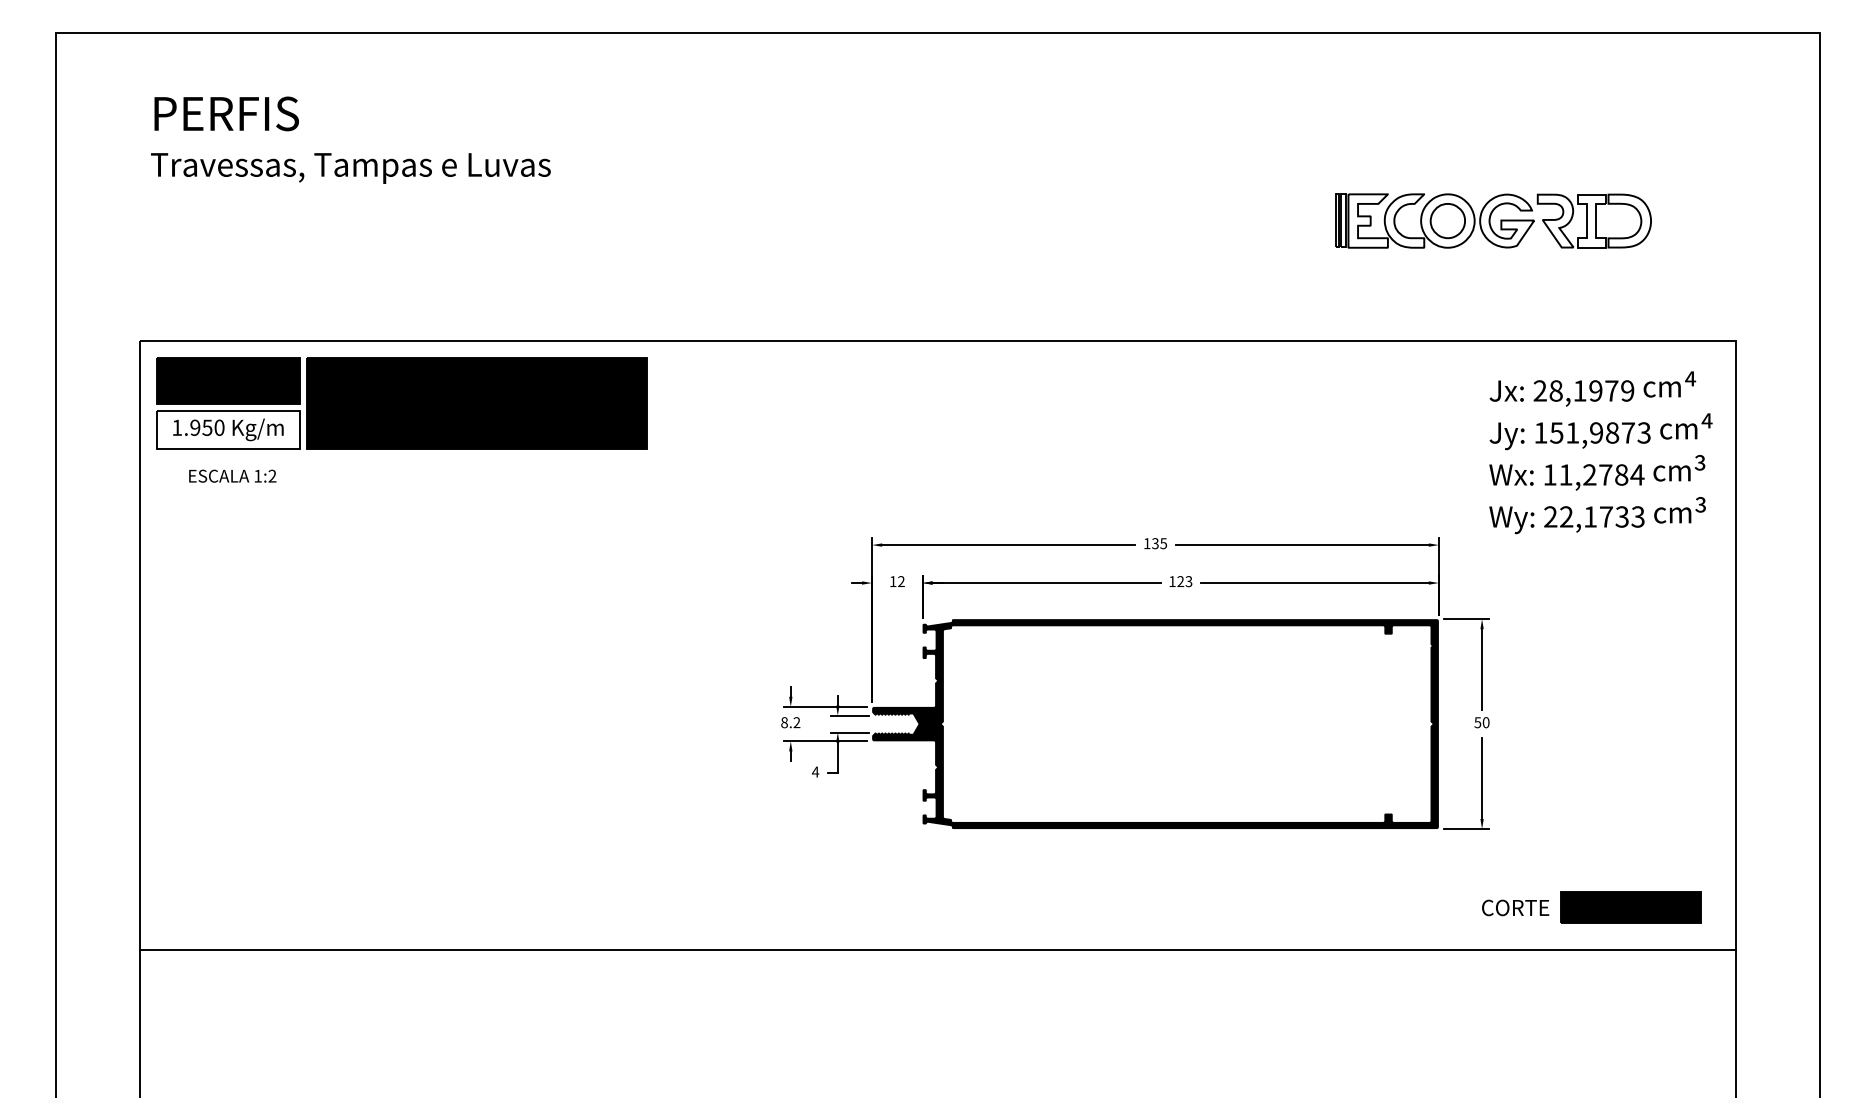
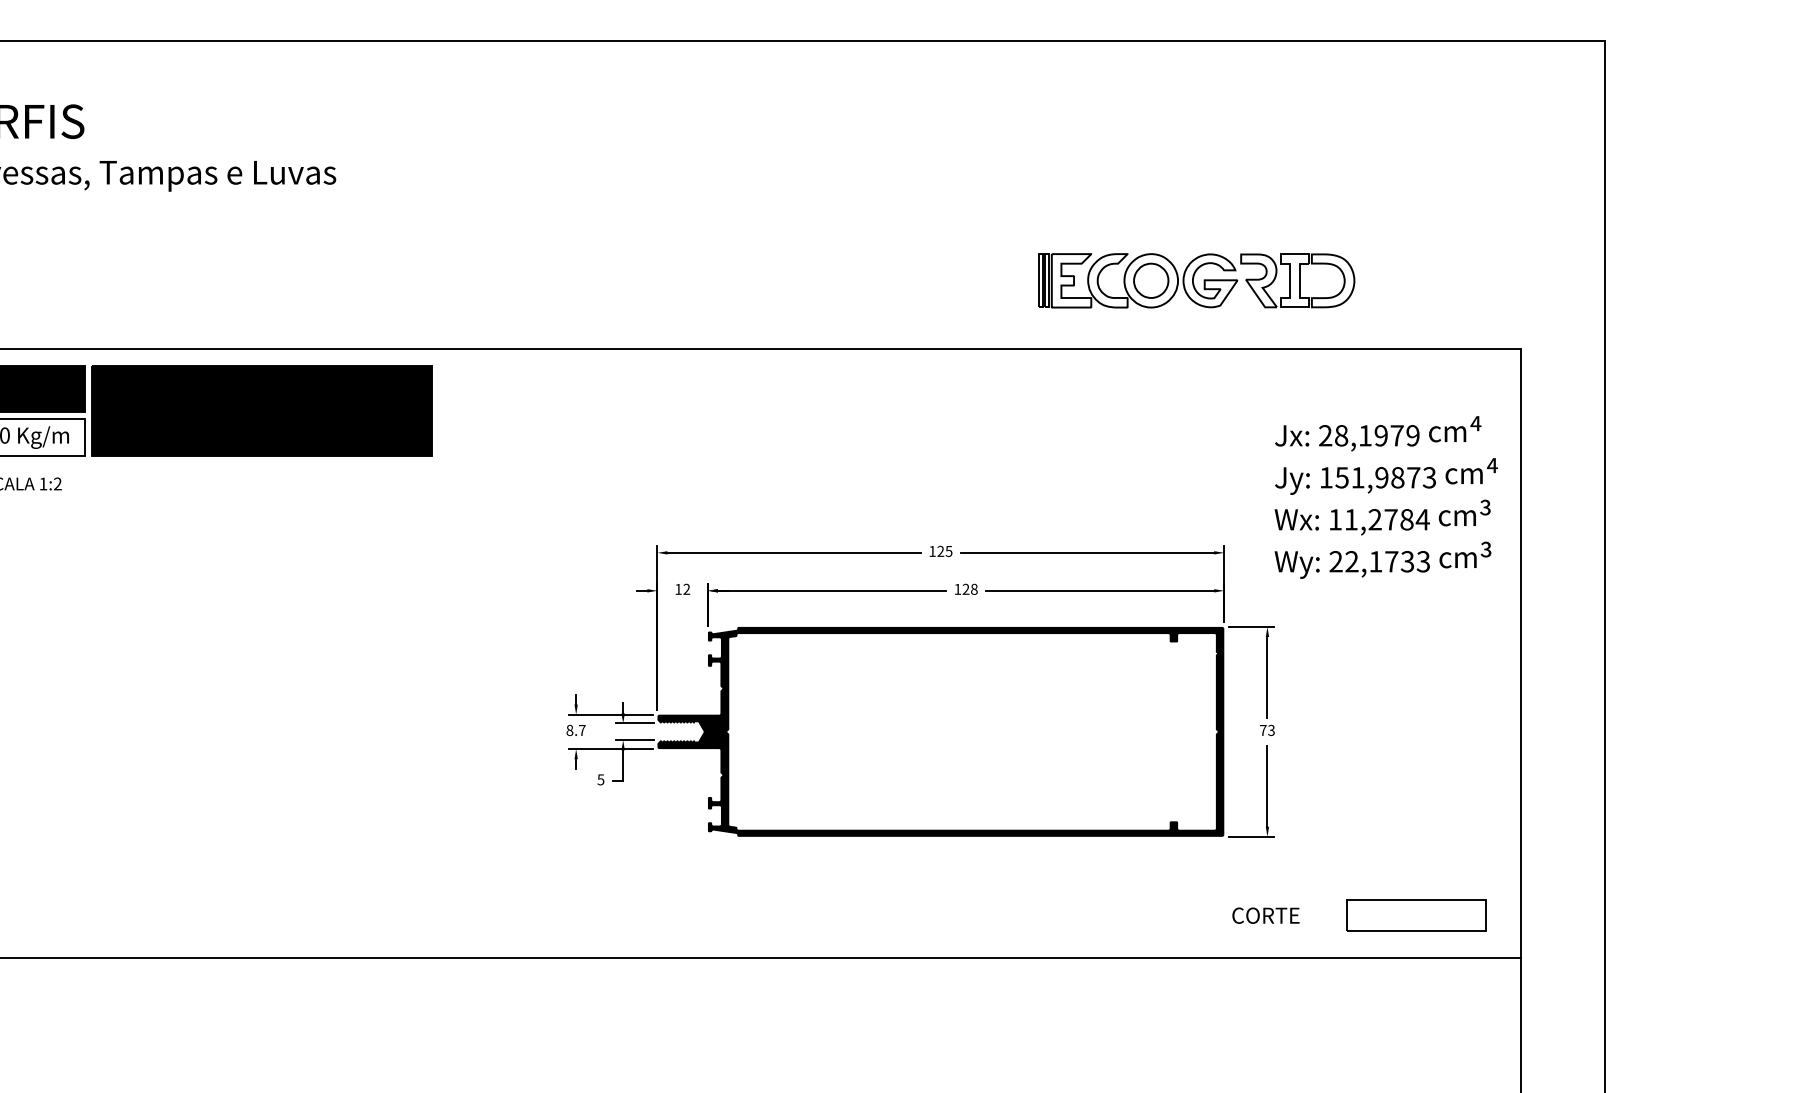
part: (1493, 220) -> (1196, 280), moved
text: (1600, 452) -> (1385, 497), moved
text: (1155, 543) -> (940, 551), 135 -> 125
text: (1188, 581) -> (973, 589), 123 -> 128
text: (796, 722) -> (581, 730), 8.2 -> 8.7
text: (1481, 722) -> (1266, 730), 50 -> 73
text: (815, 771) -> (600, 779), 4 -> 5
text: (1515, 907) -> (1265, 915), moved
fill: (1630, 907) -> (1415, 915), removed

